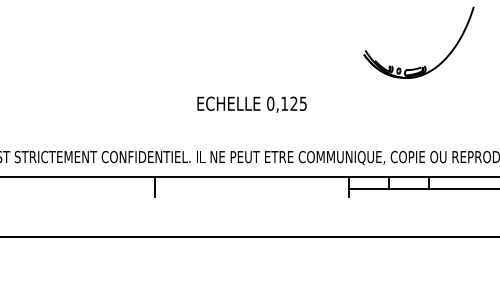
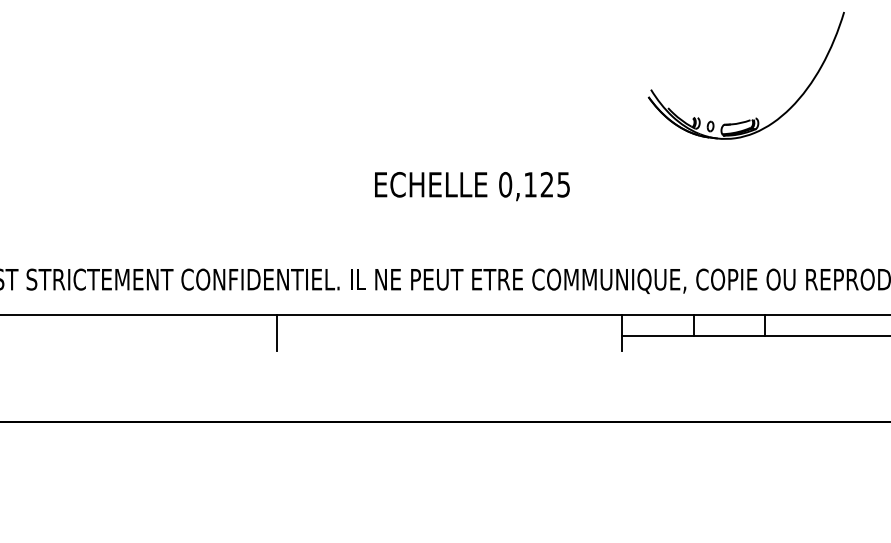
text: (251, 104) -> (471, 186), moved

